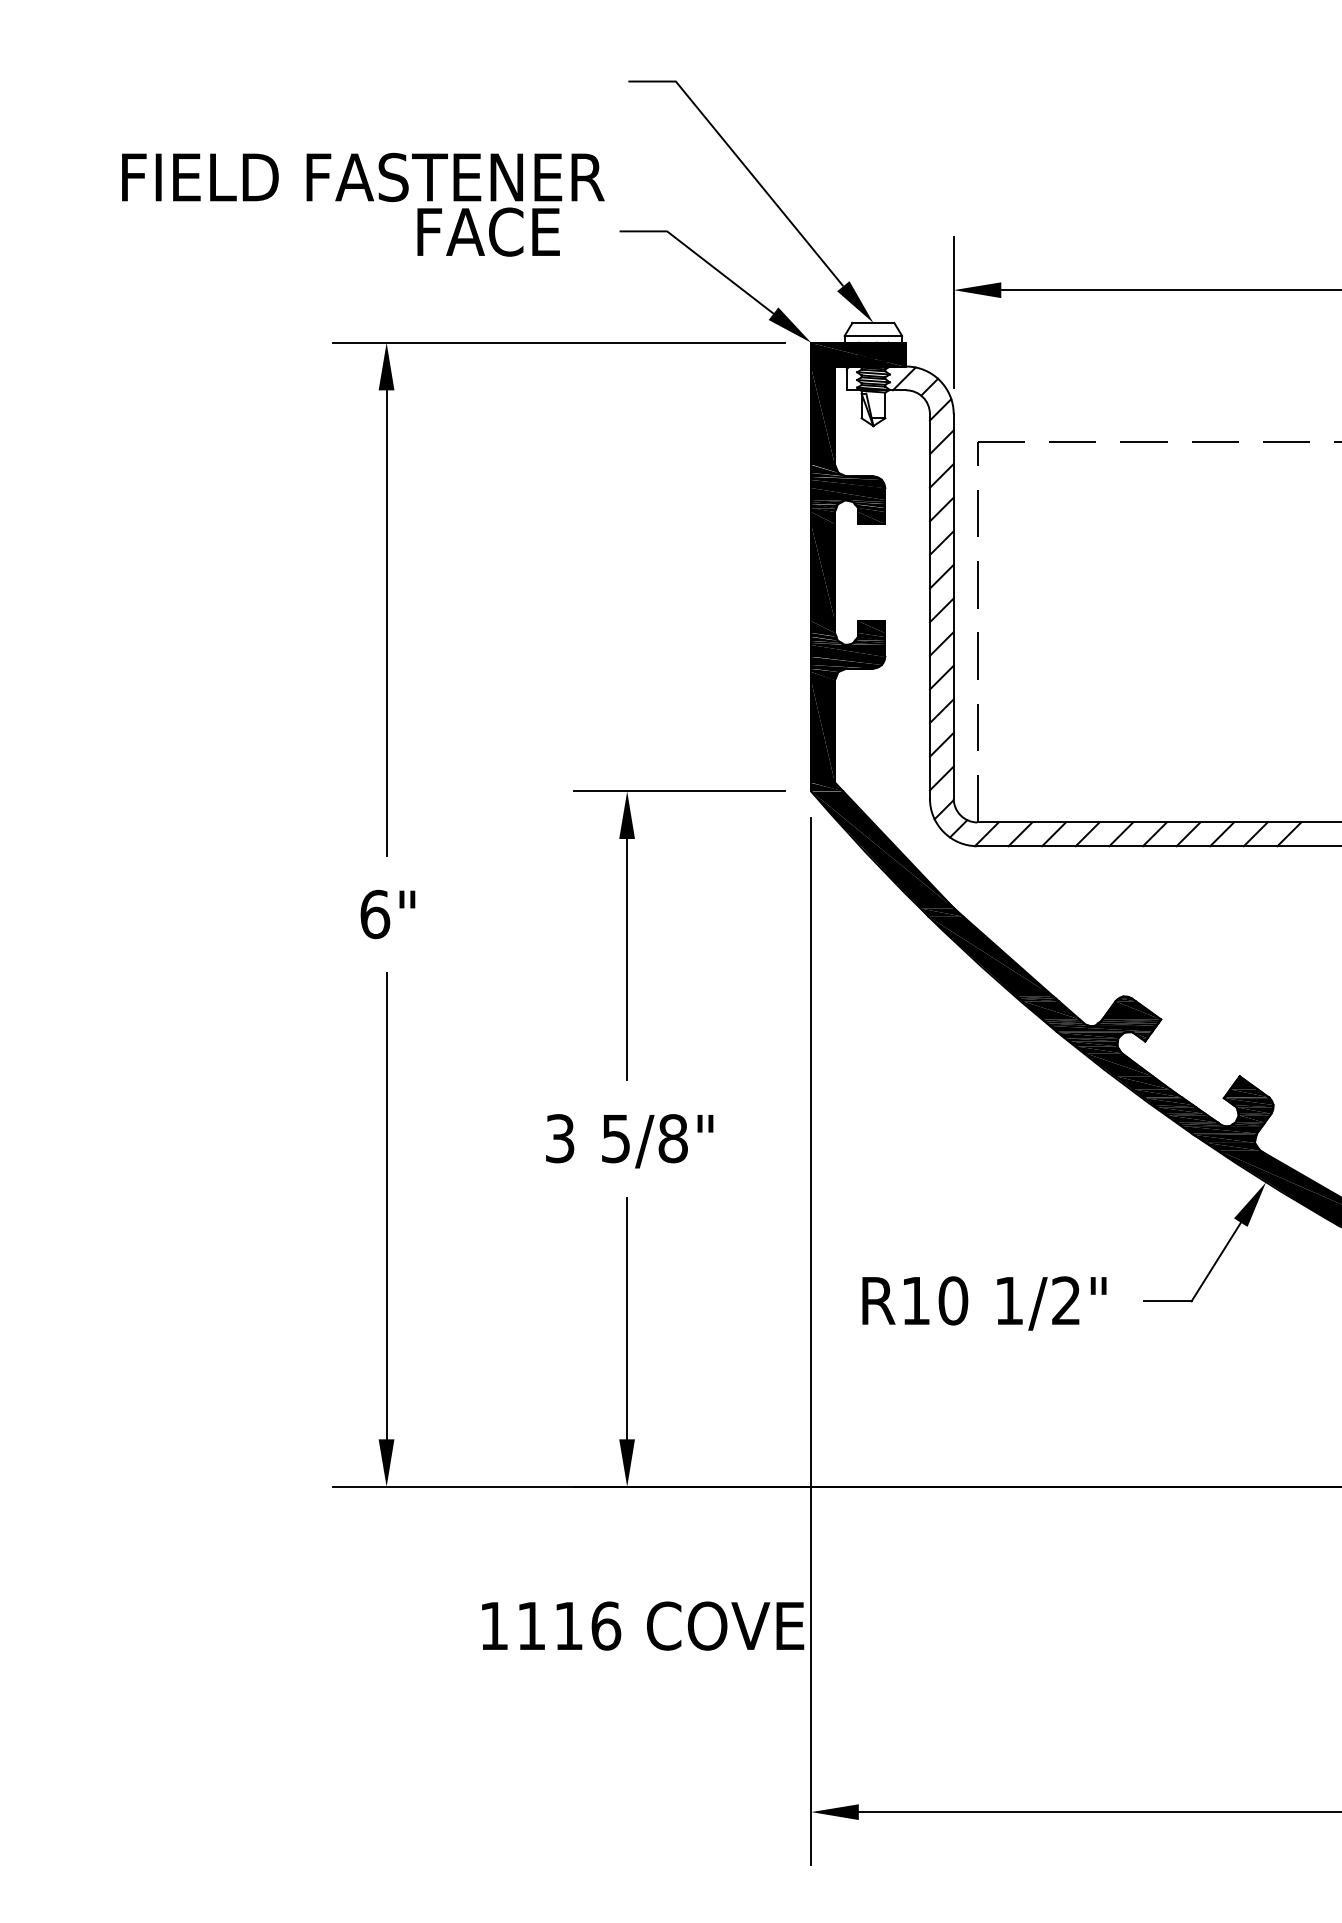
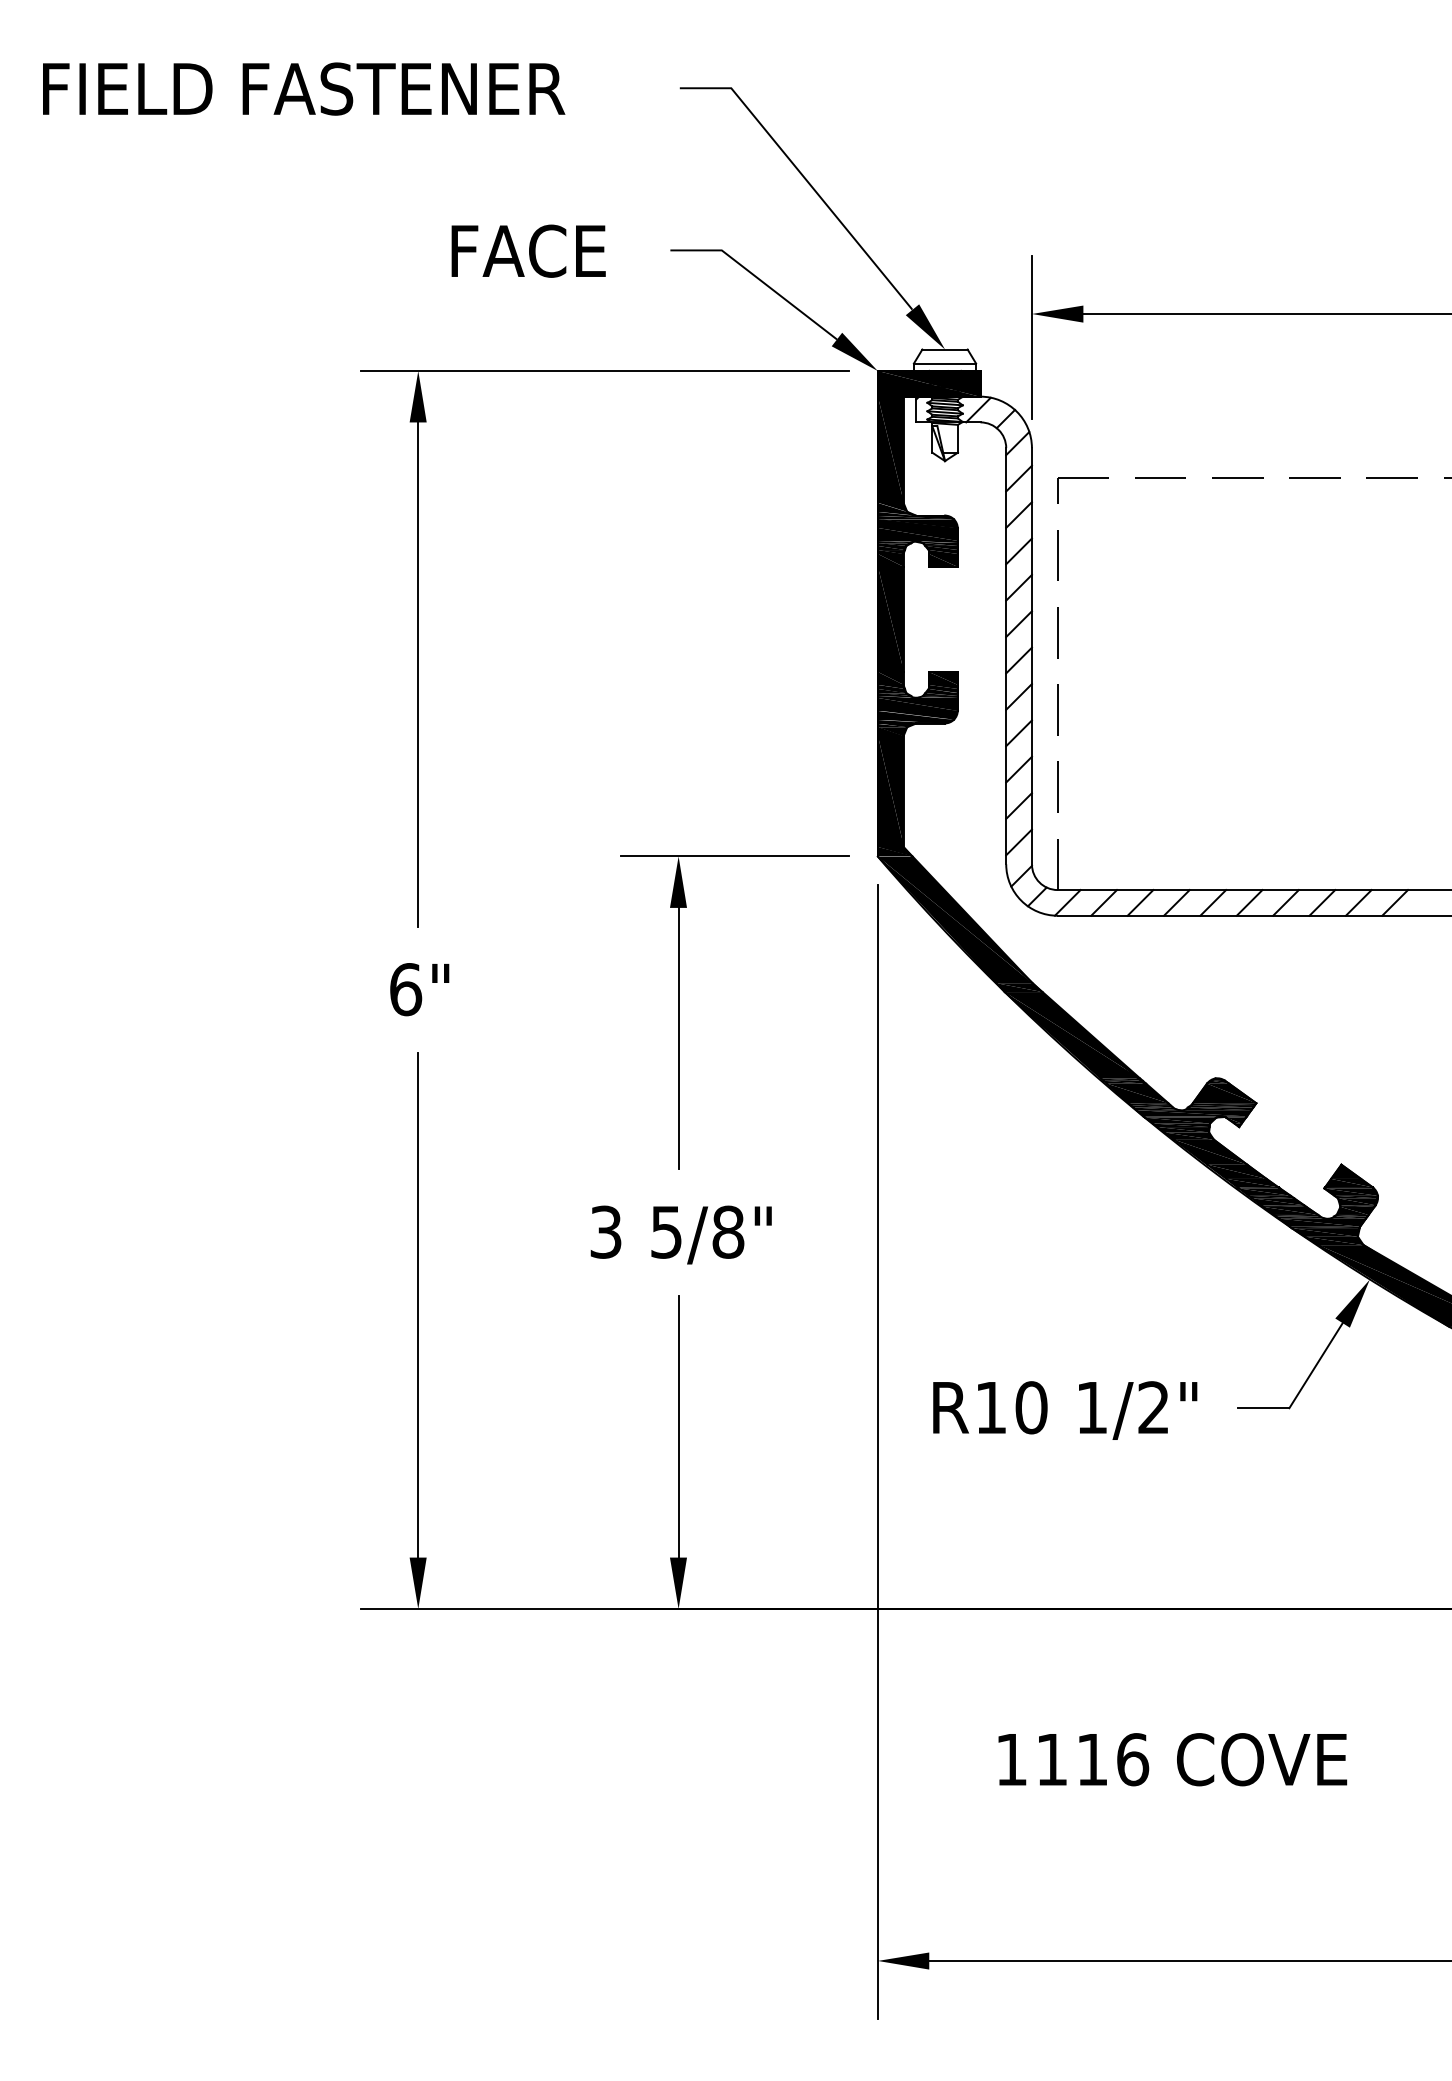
text: (363, 176) -> (304, 88), moved
text: (642, 1625) -> (1172, 1759), moved

